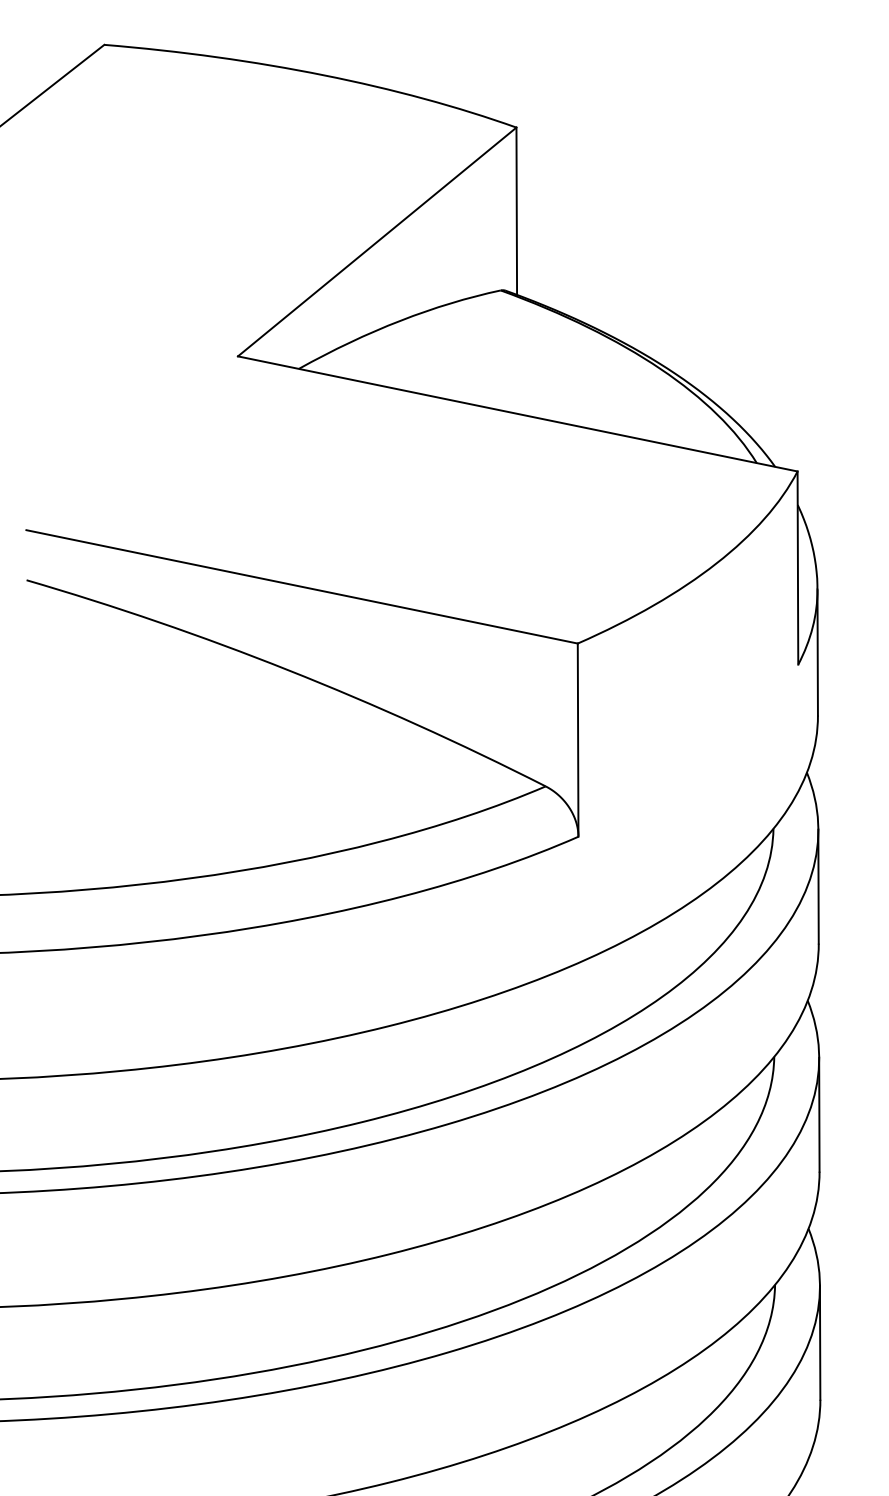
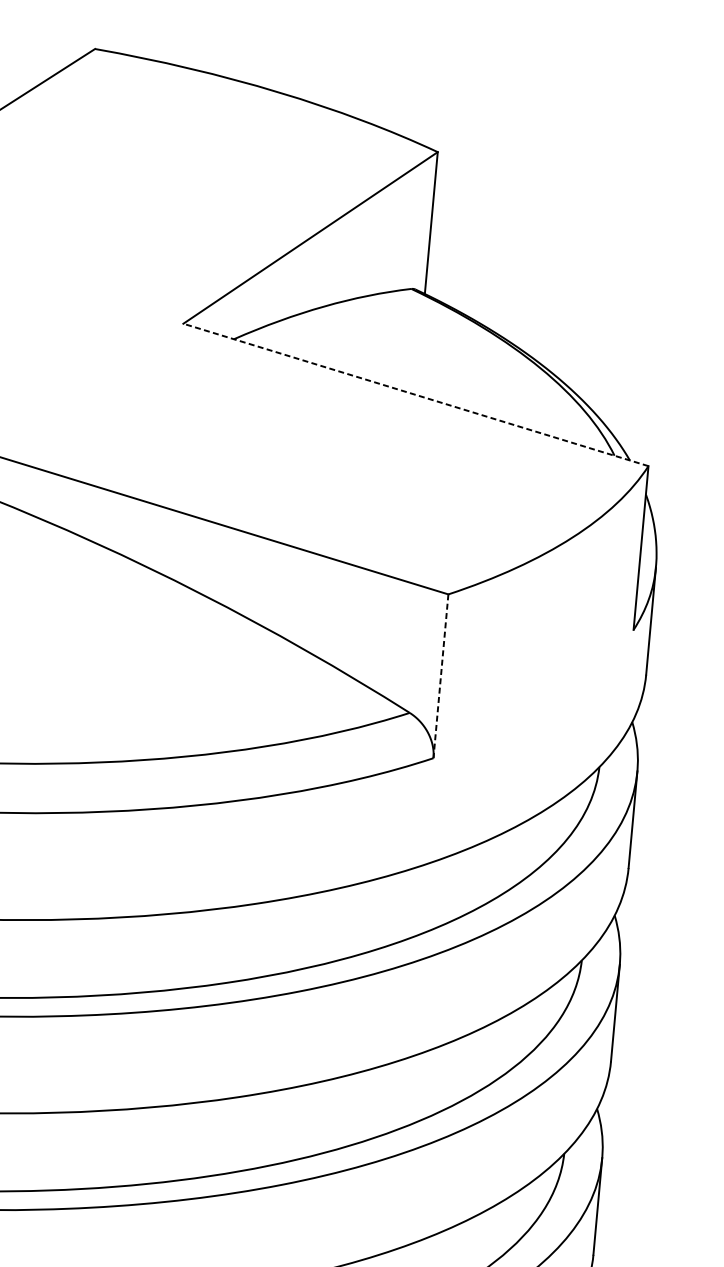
line: (517, 413) -> (415, 394), solid -> dashed
line: (578, 740) -> (441, 676), solid -> dashed

